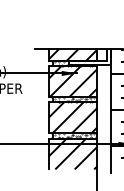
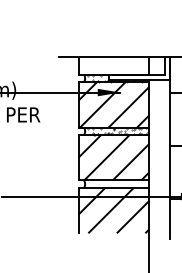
hatch: (72, 55) -> (113, 66), removed
hatch: (75, 135) -> (117, 183), removed

